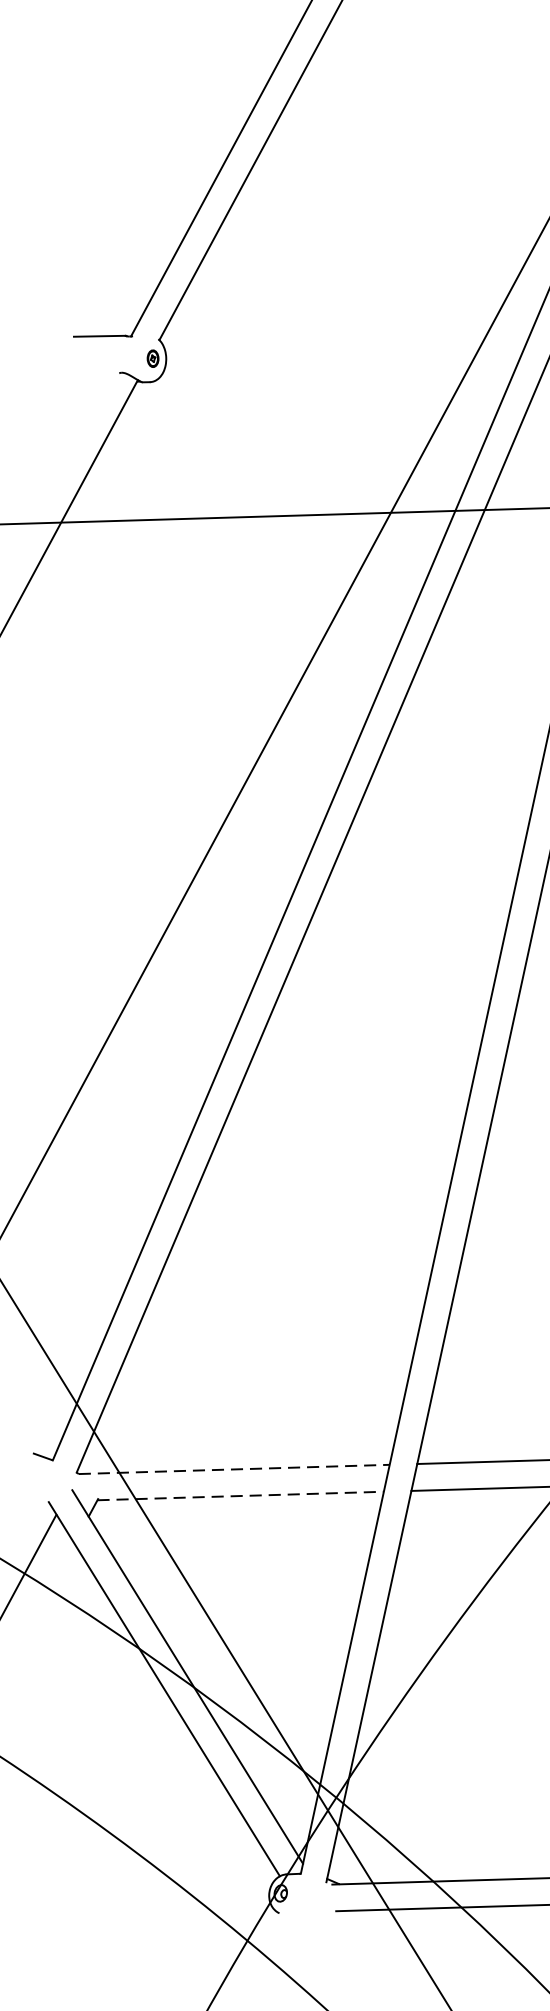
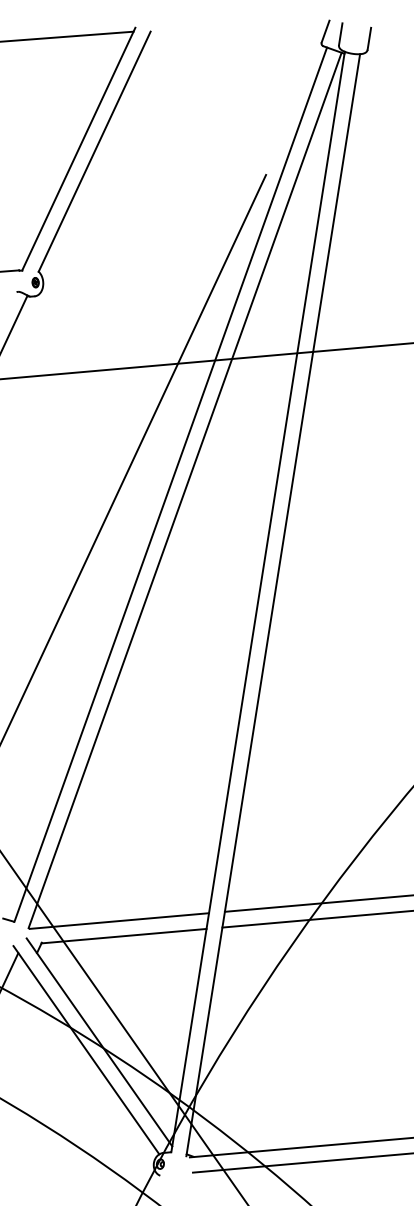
line: (234, 1470) -> (119, 921), dashed -> solid
line: (241, 1496) -> (124, 936), dashed -> solid

